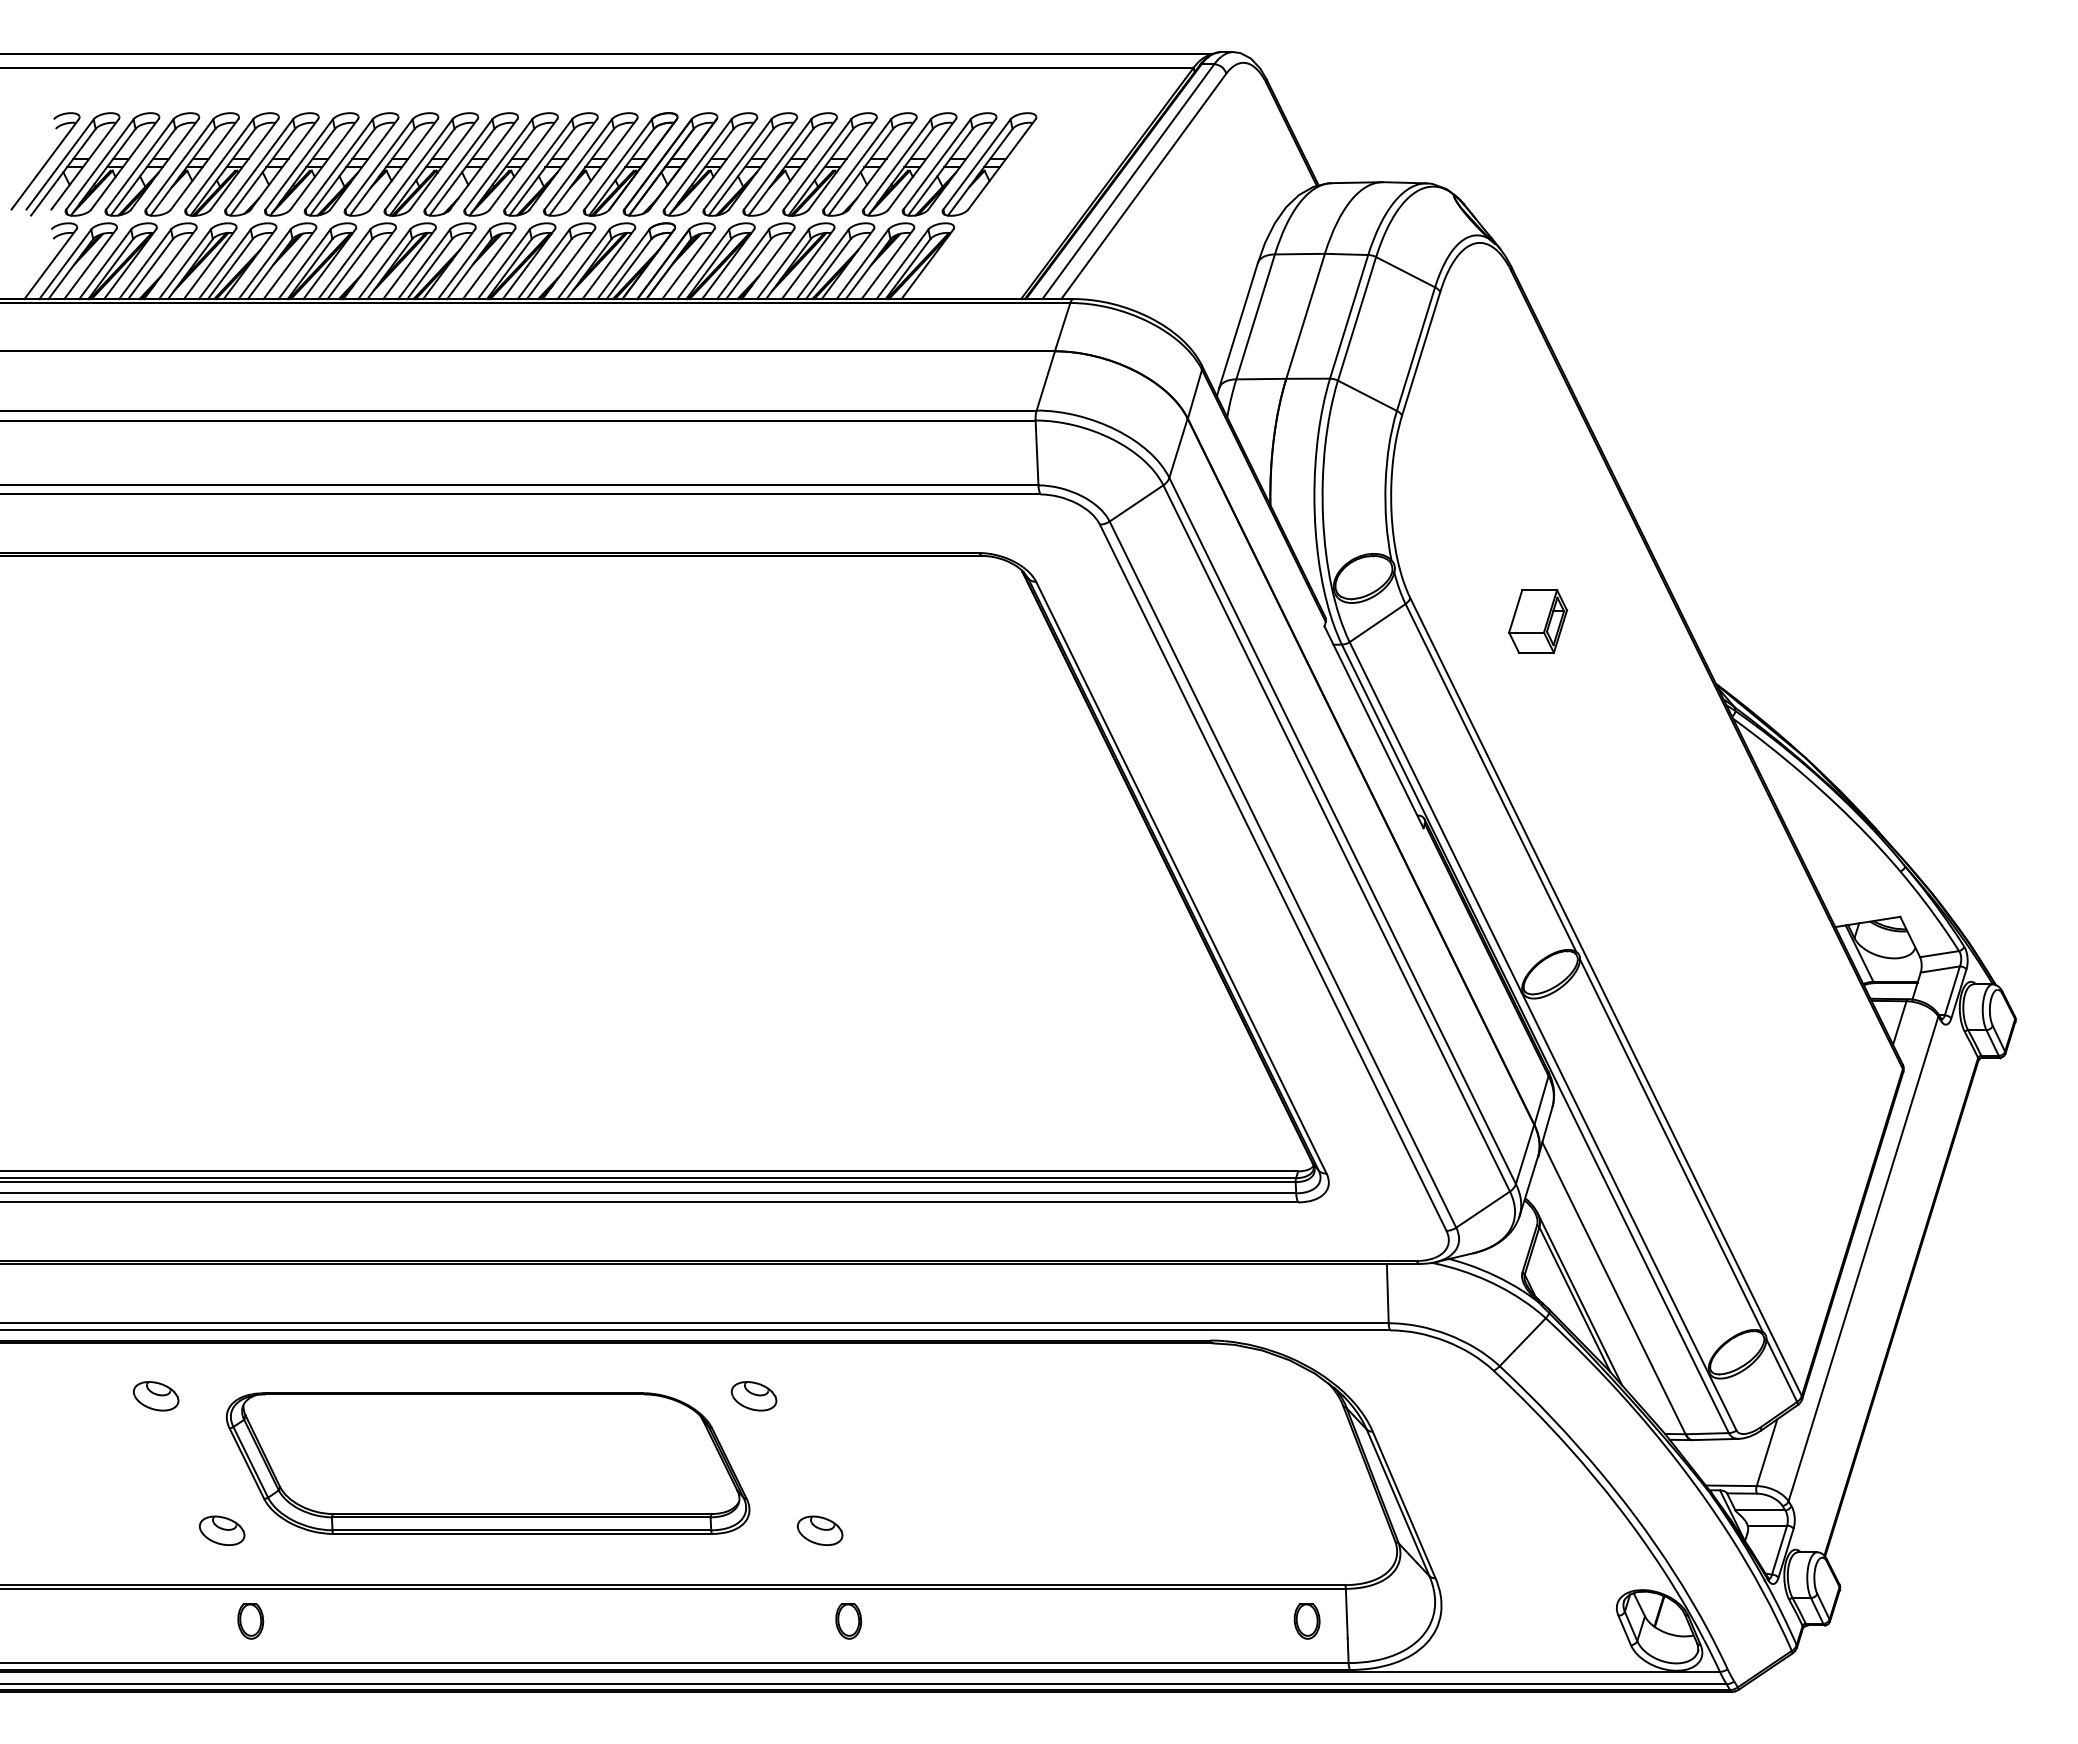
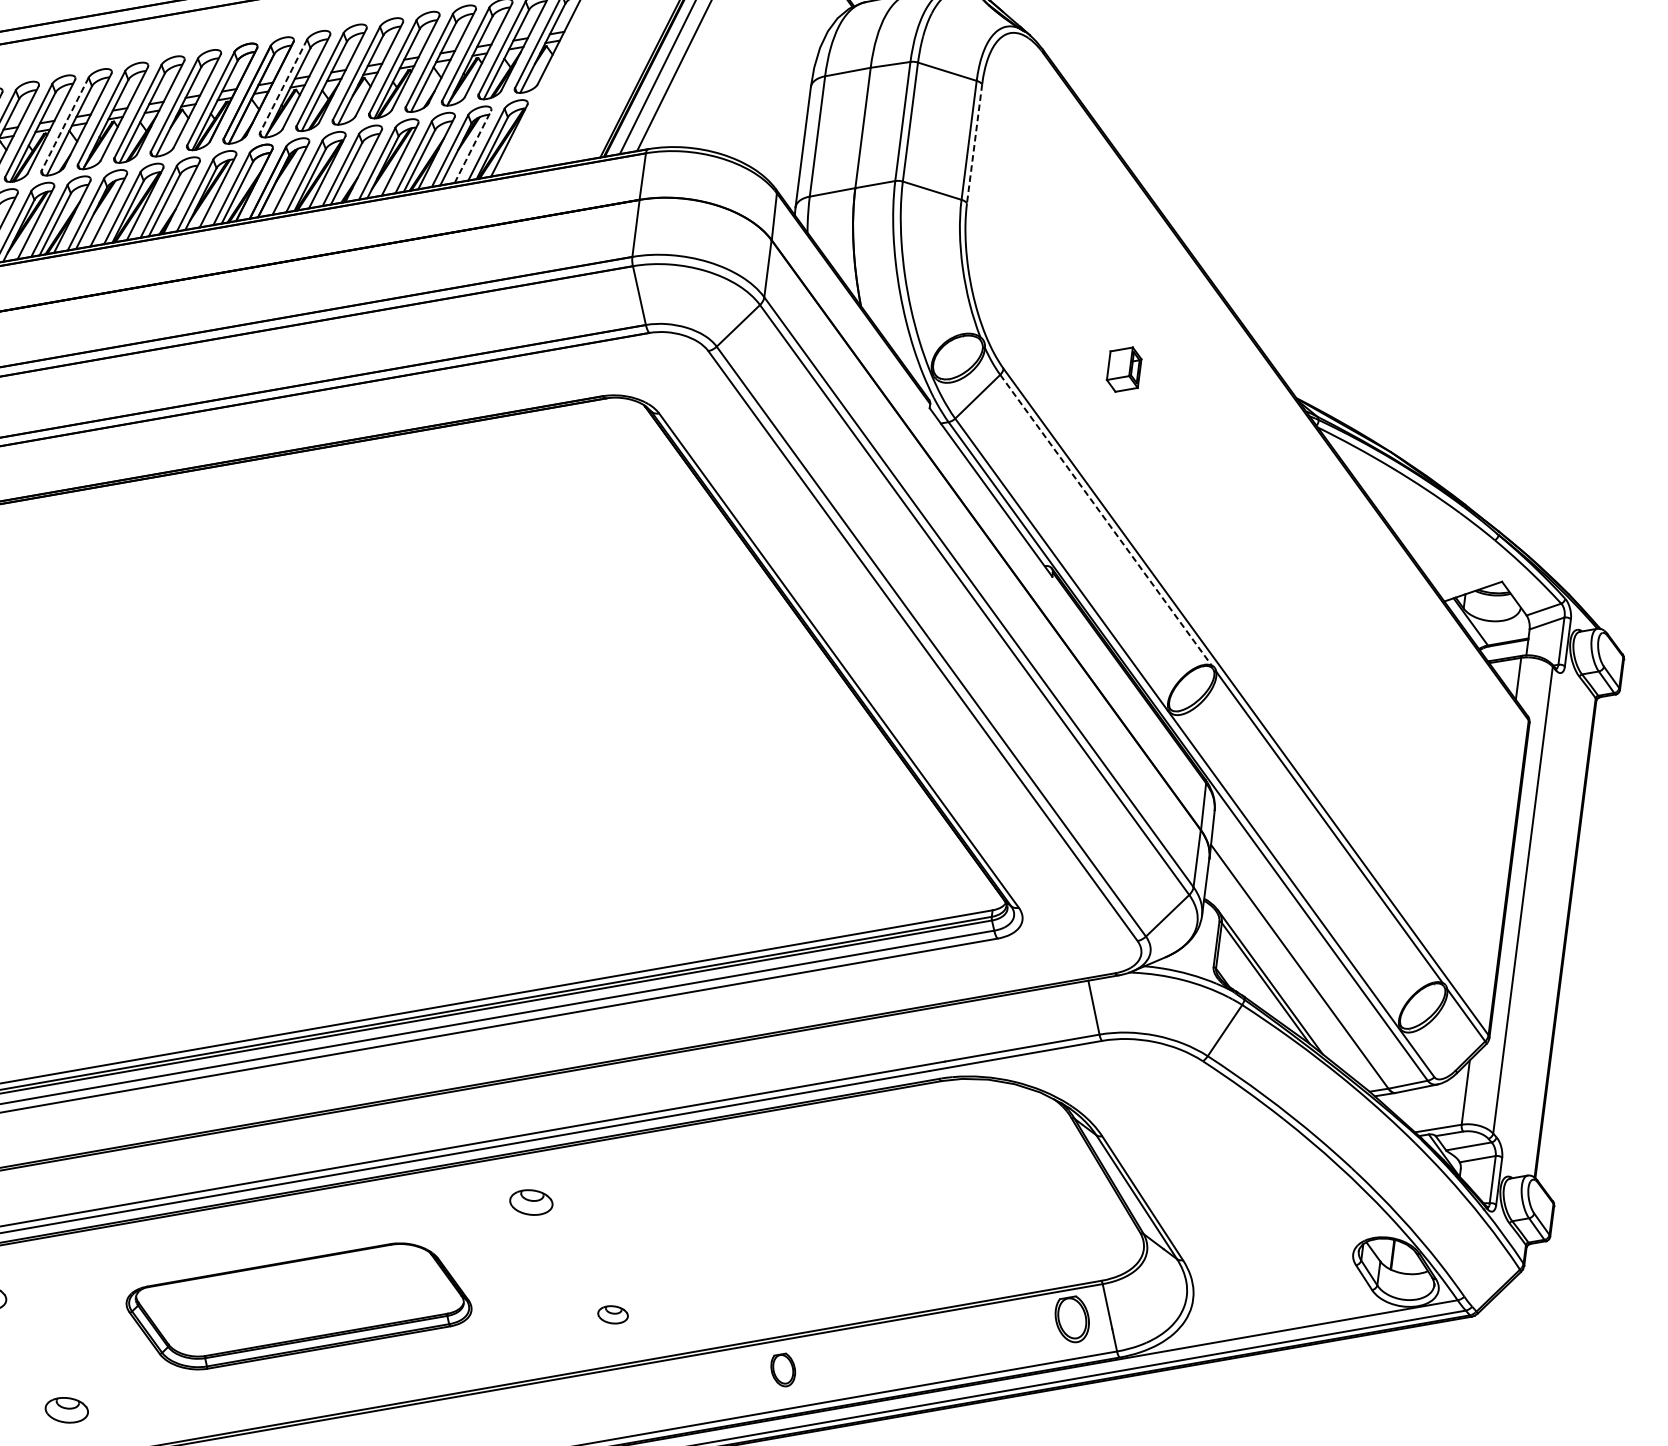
line: (458, 164) -> (64, 124), solid -> dashed
line: (697, 164) -> (283, 86), solid -> dashed
line: (887, 263) -> (472, 146), solid -> dashed
line: (1421, 353) -> (974, 143), solid -> dashed
part: (1538, 621) -> (1124, 369), size x0.7
line: (1491, 778) -> (1106, 520), solid -> dashed
part: (487, 1463) -> (298, 1306), size x0.7
part: (819, 1530) -> (612, 1314), size x0.7
part: (848, 1621) -> (783, 1370), moved
part: (1306, 1621) -> (1071, 1320), size x1.4

